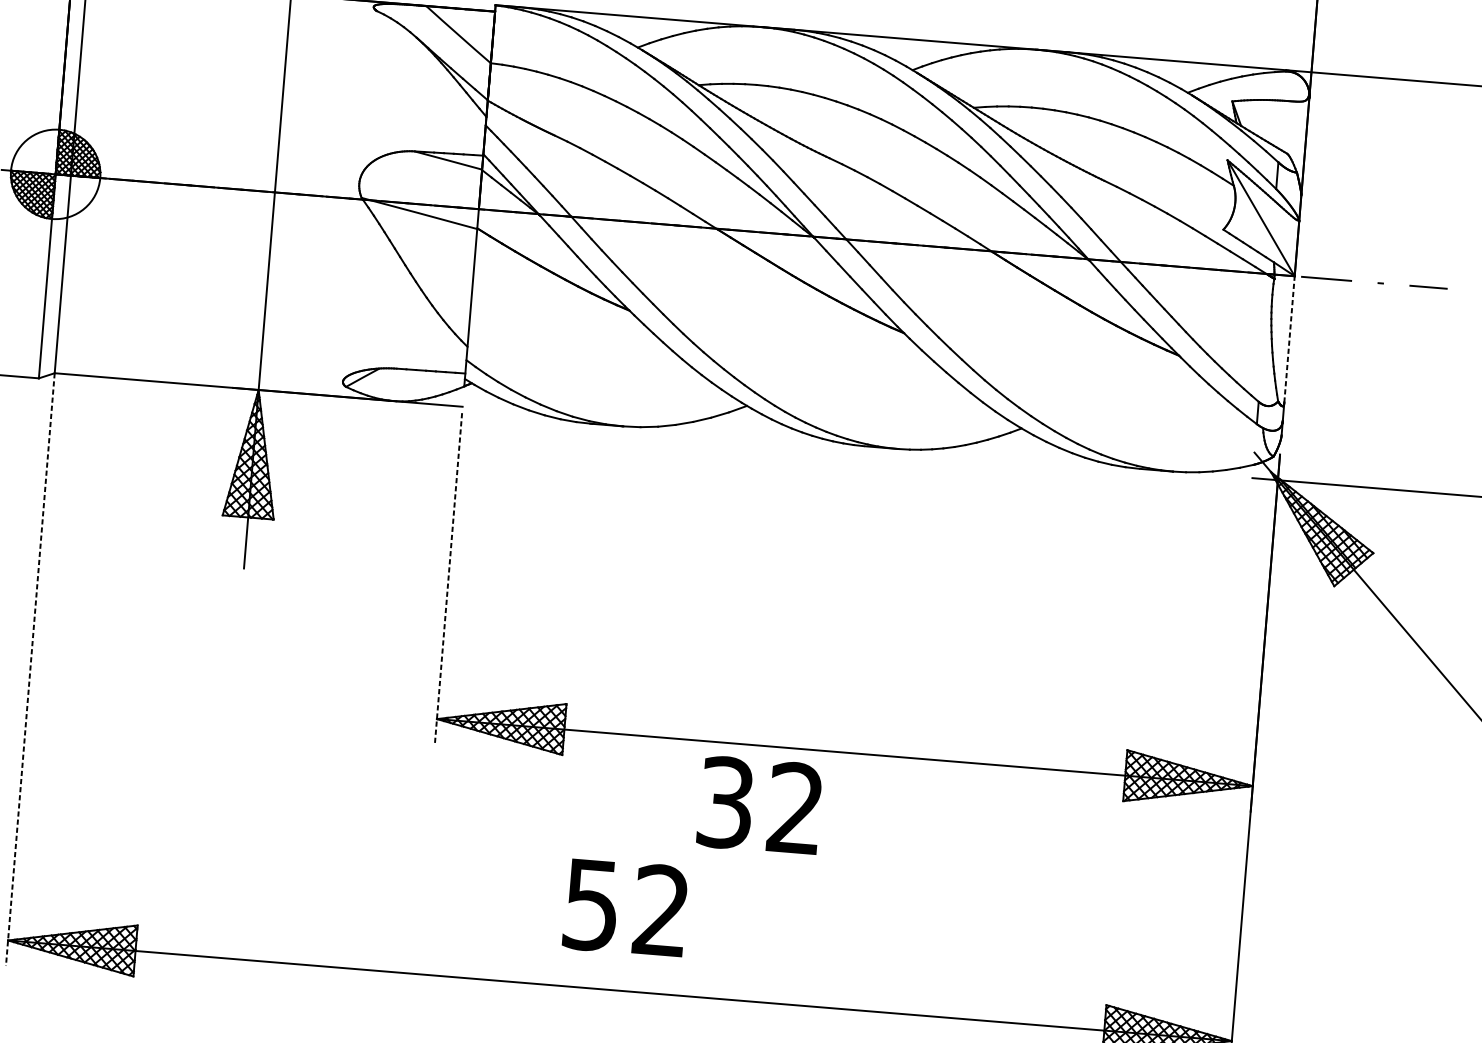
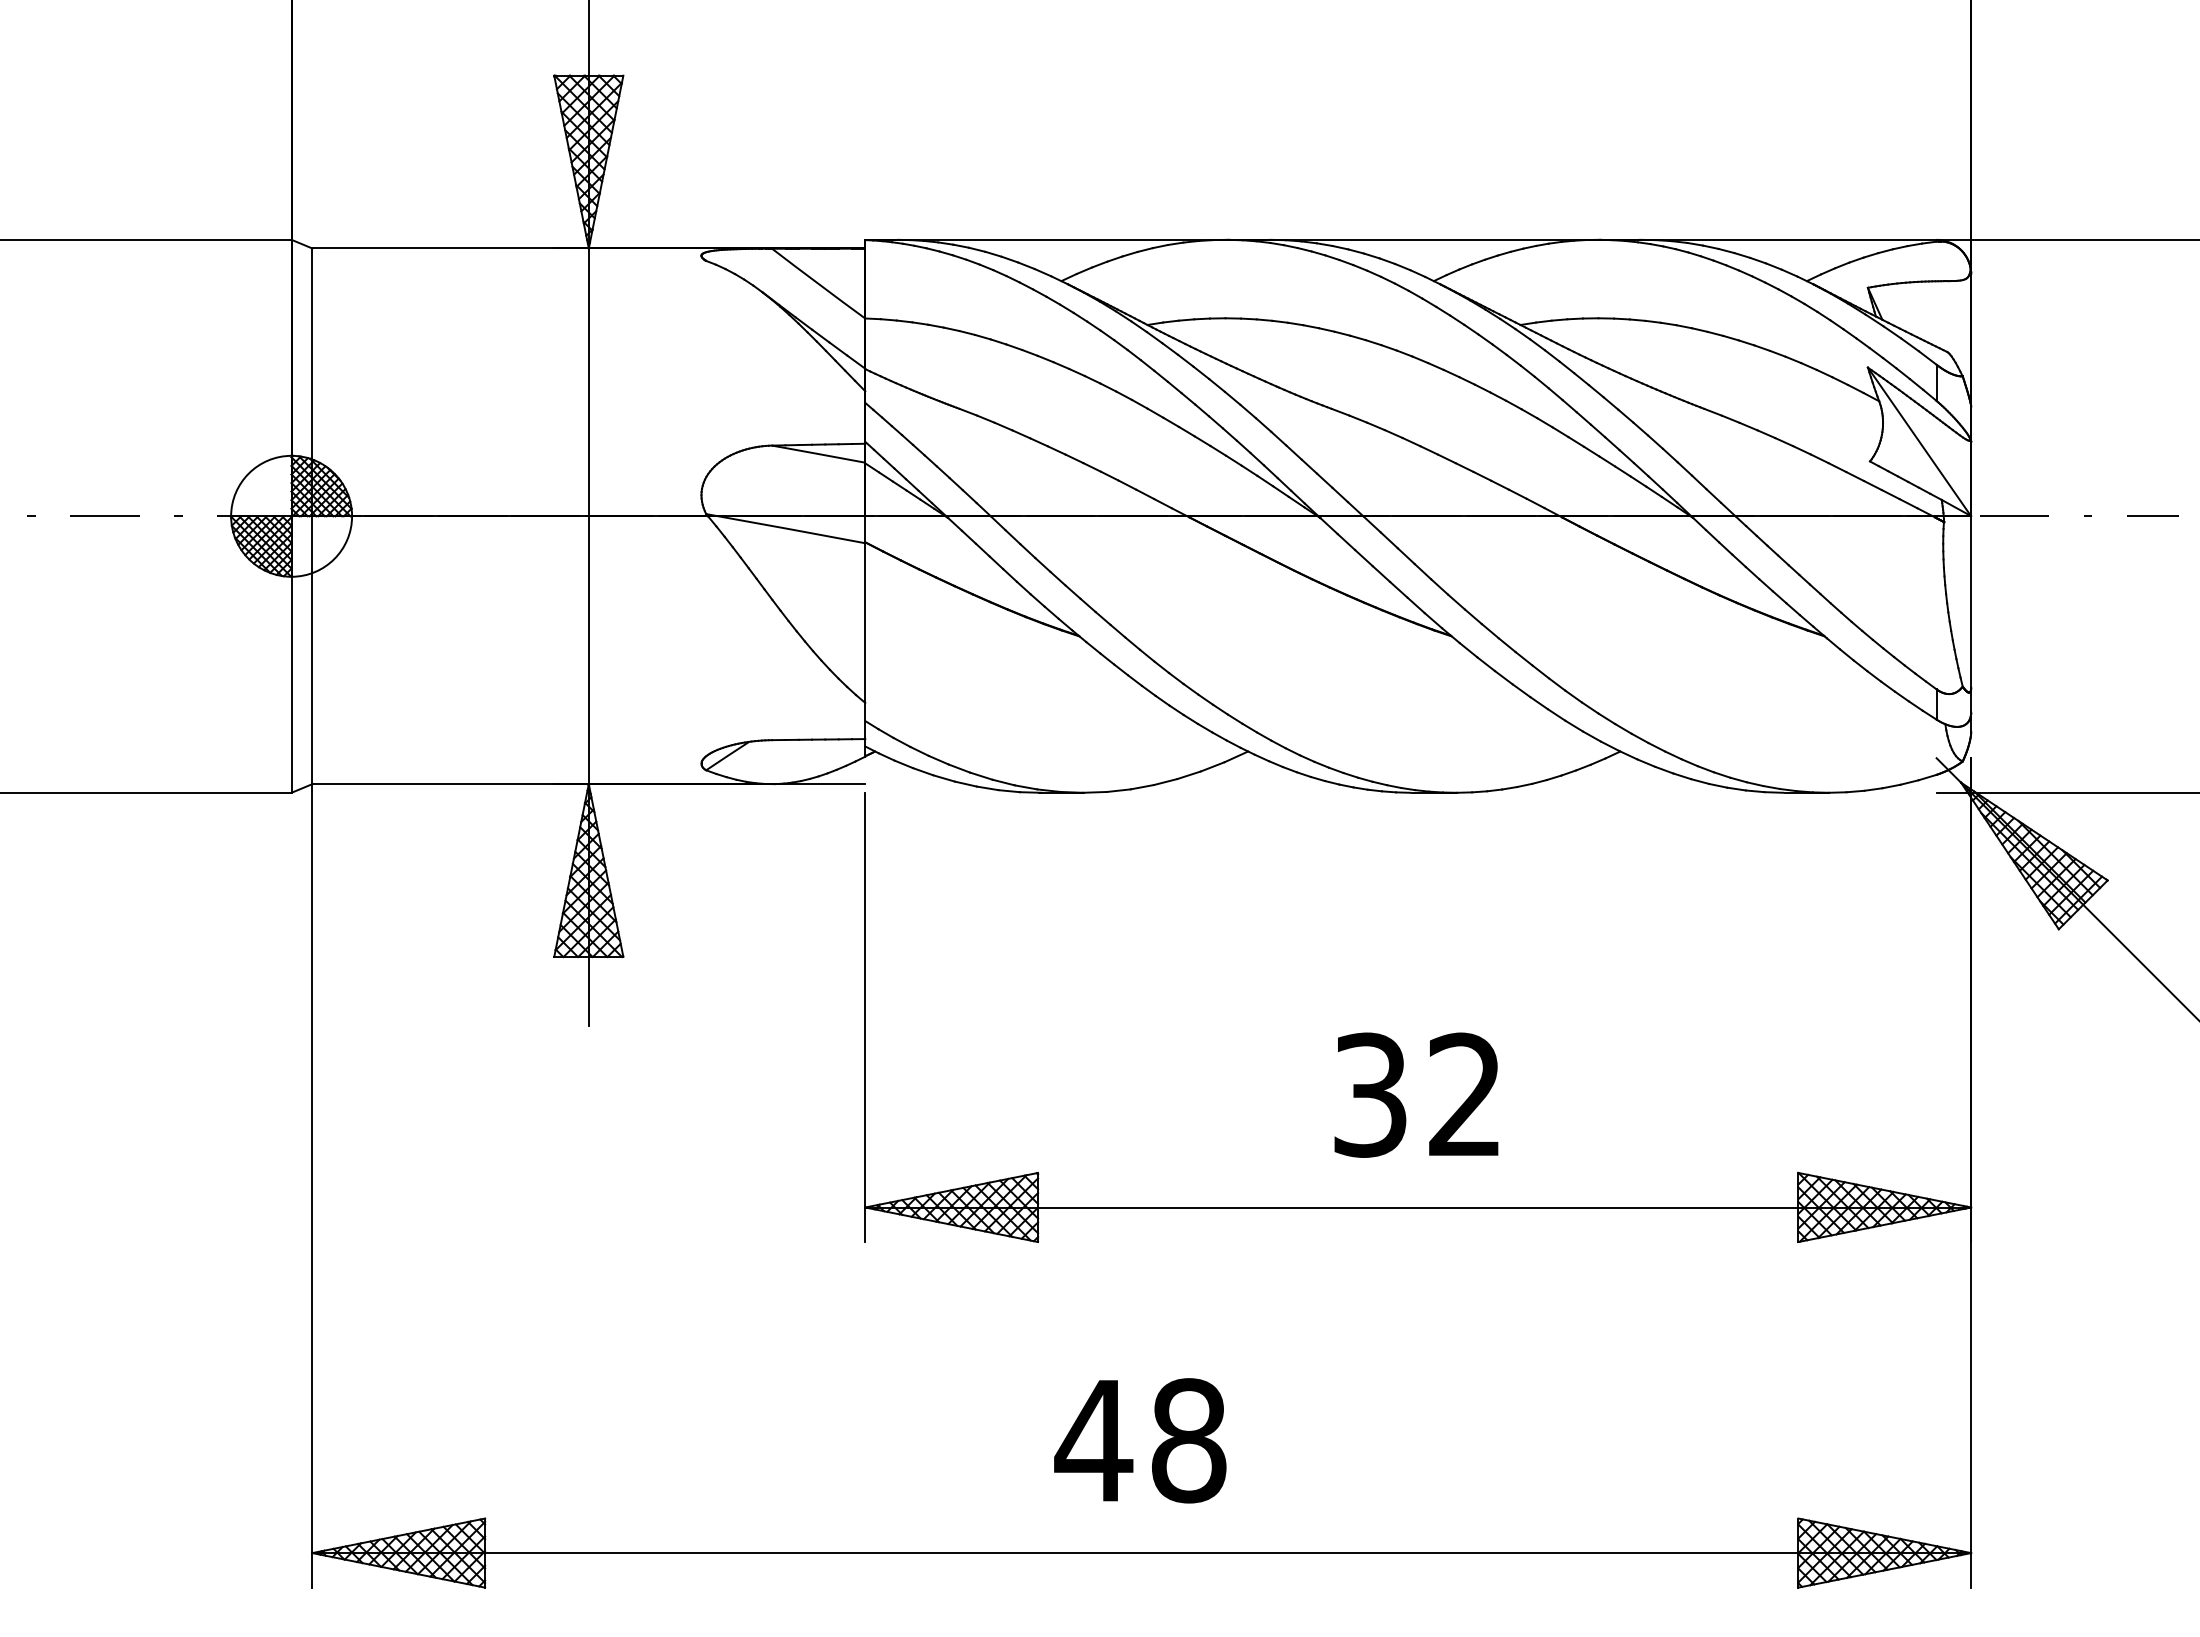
line: (1289, 339) -> (1971, 601), dashed -> solid
line: (448, 578) -> (865, 1017), dashed -> solid
line: (30, 669) -> (312, 1185), dashed -> solid
text: (759, 805) -> (1416, 1094), moved
text: (625, 907) -> (1140, 1440), 52 -> 48

